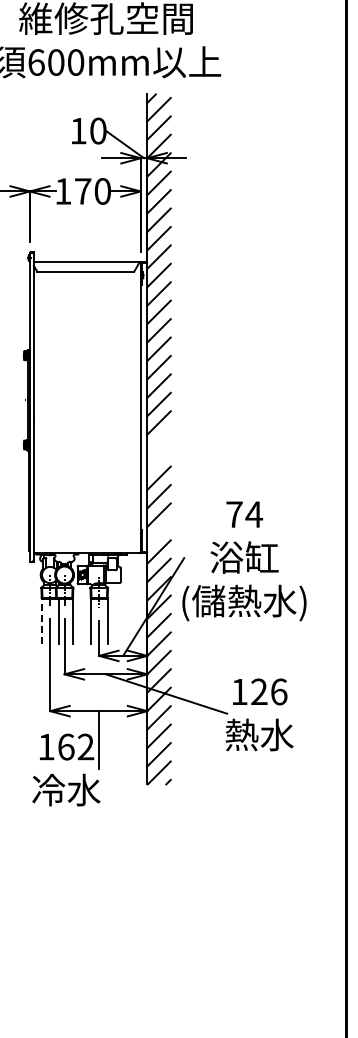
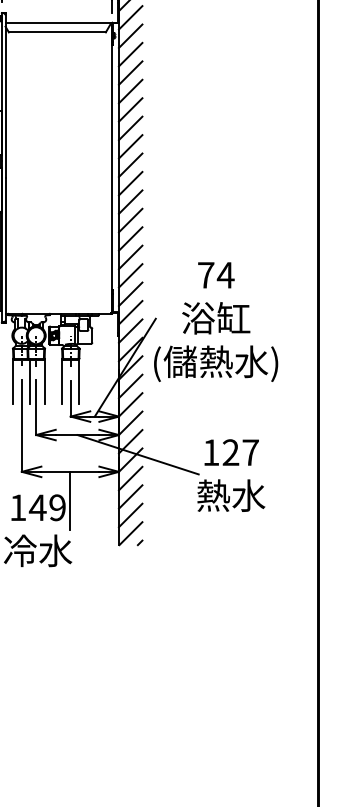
line: (158, 441) -> (130, 202), added
line: (158, 459) -> (130, 220), added
line: (158, 533) -> (130, 294), added
line: (41, 620) -> (13, 381), dashed -> solid
text: (279, 691) -> (251, 452), 126 -> 127
text: (75, 746) -> (47, 507), 162 -> 149

